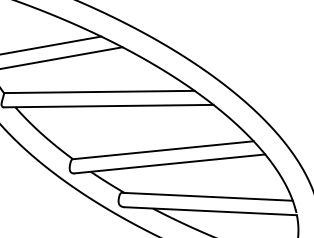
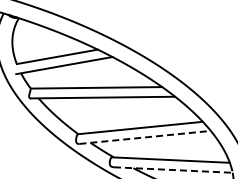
line: (170, 164) -> (145, 137), solid -> dashed
line: (211, 211) -> (173, 170), solid -> dashed

